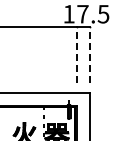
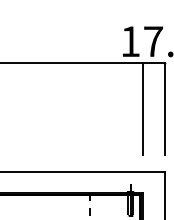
line: (76, 54) -> (142, 108), dashed -> solid
line: (89, 54) -> (164, 108), dashed -> solid

